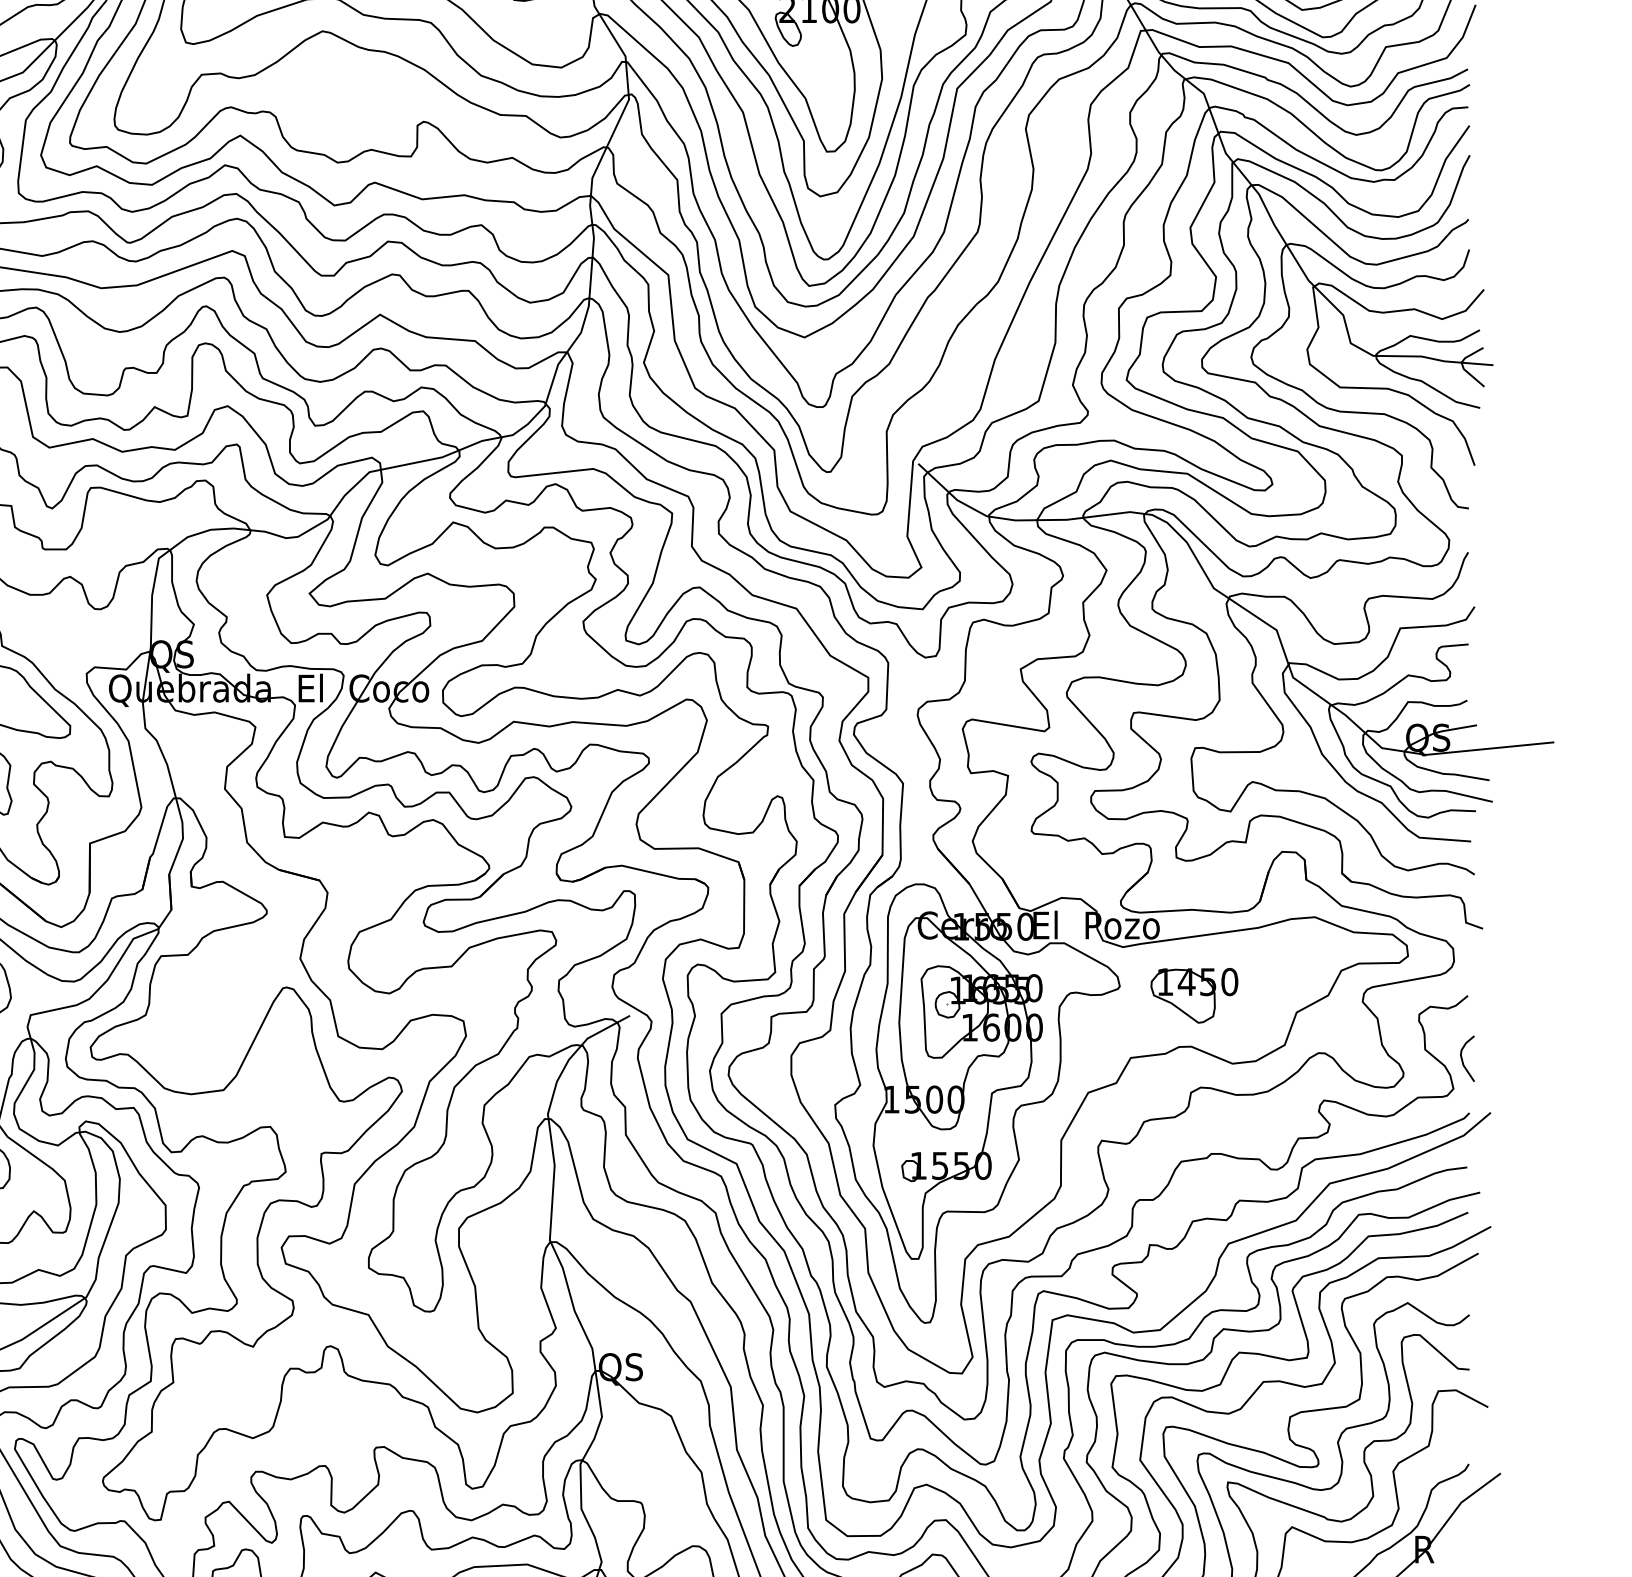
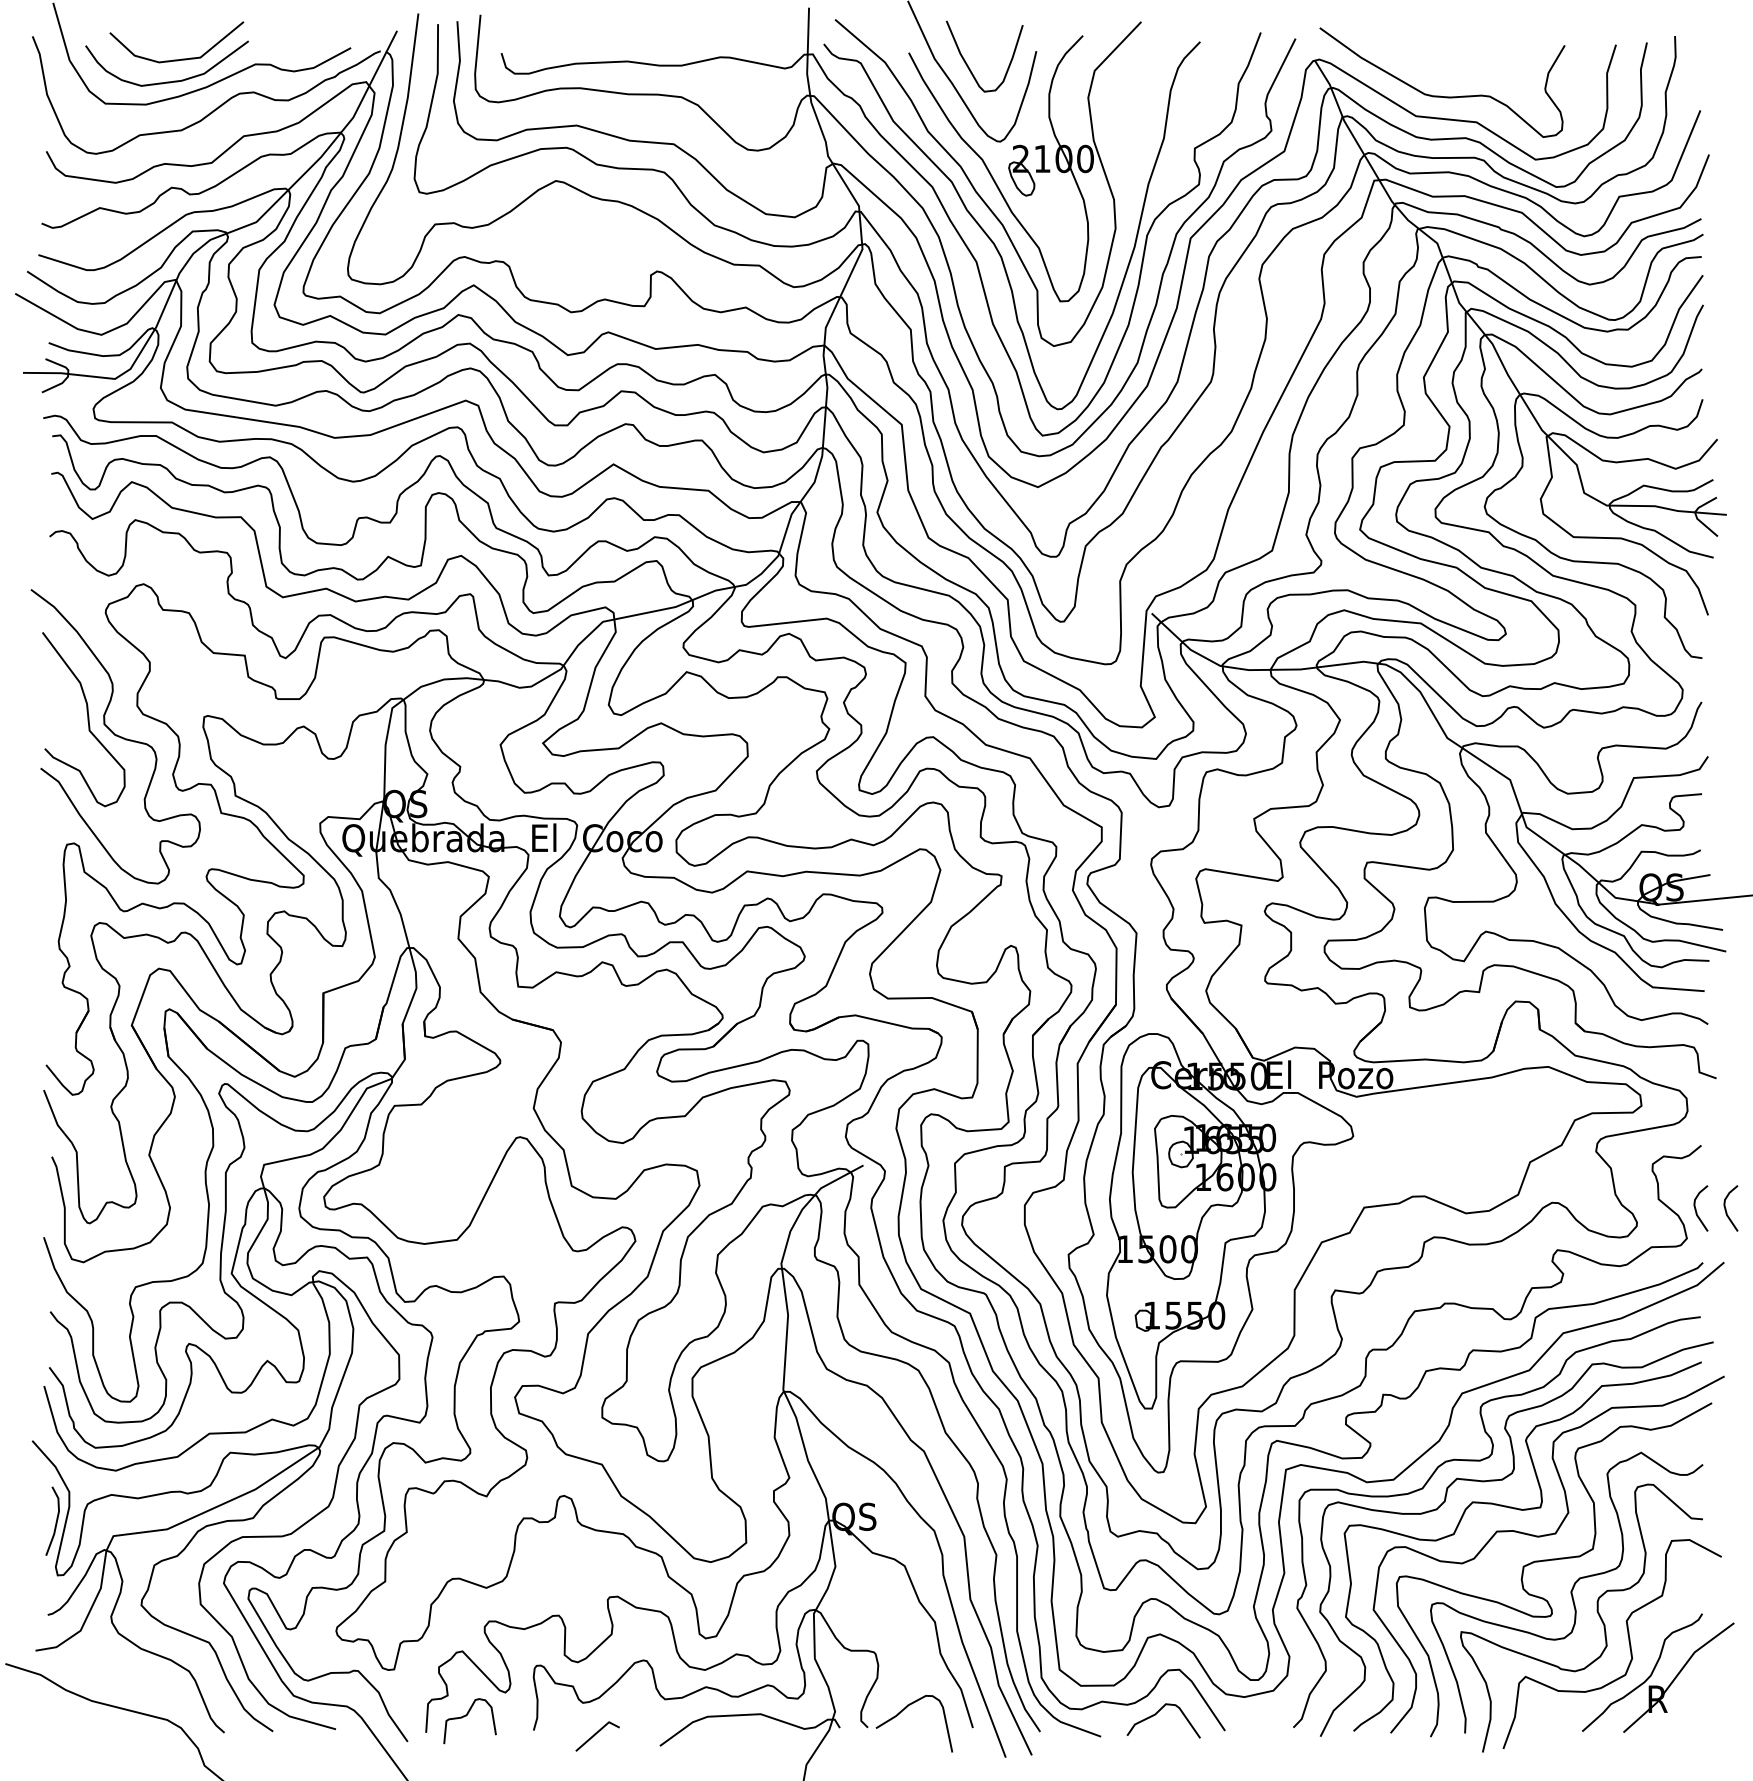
part: (1194, 995) -> (1427, 1145), removed
curve: (1493, 1058) -> (1726, 1208), added

